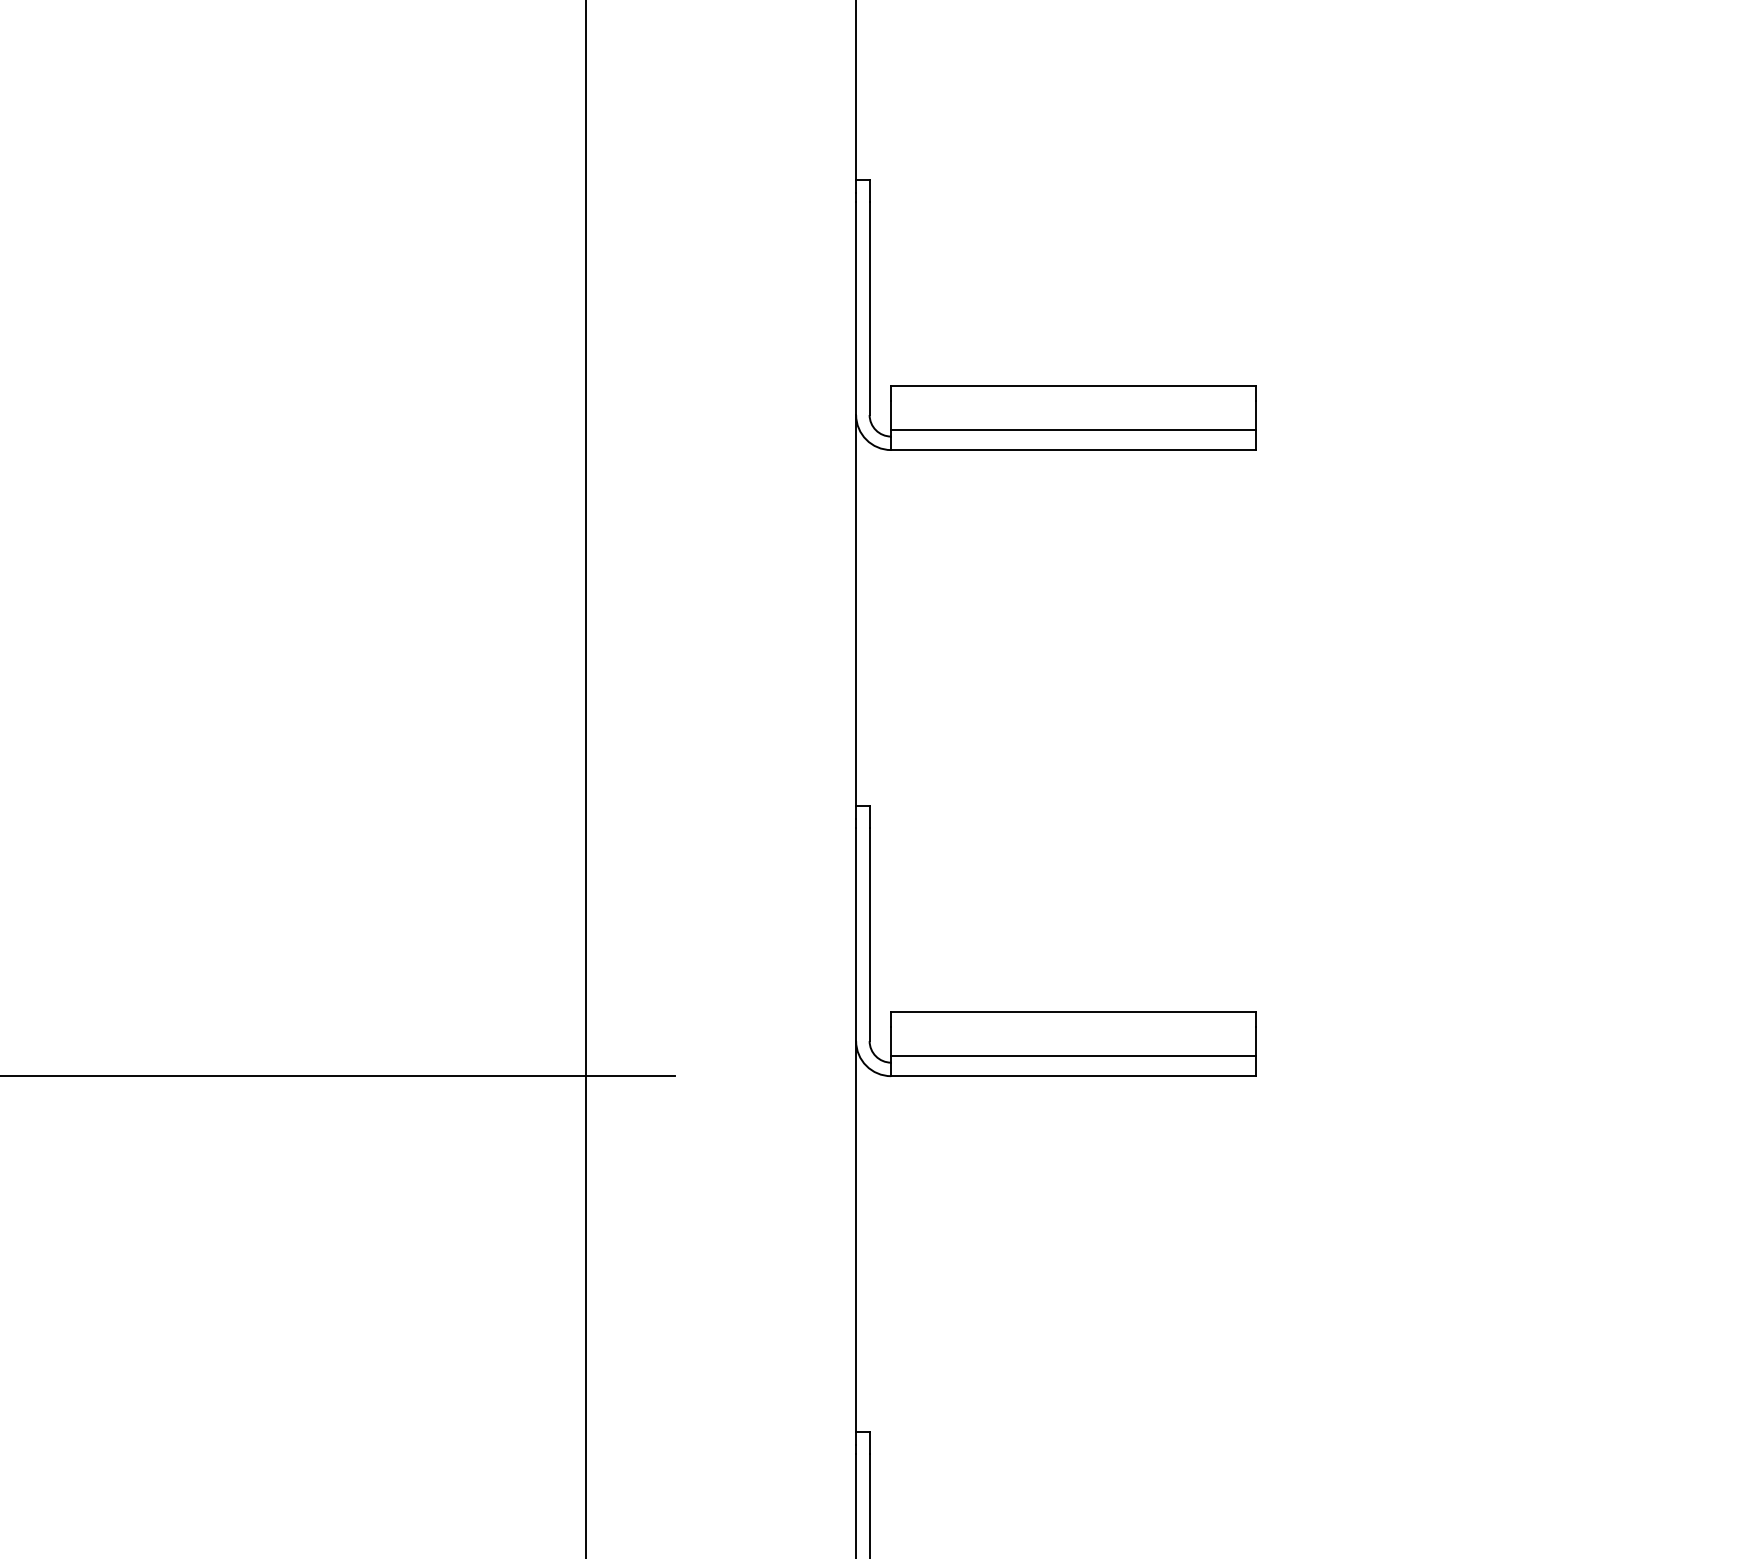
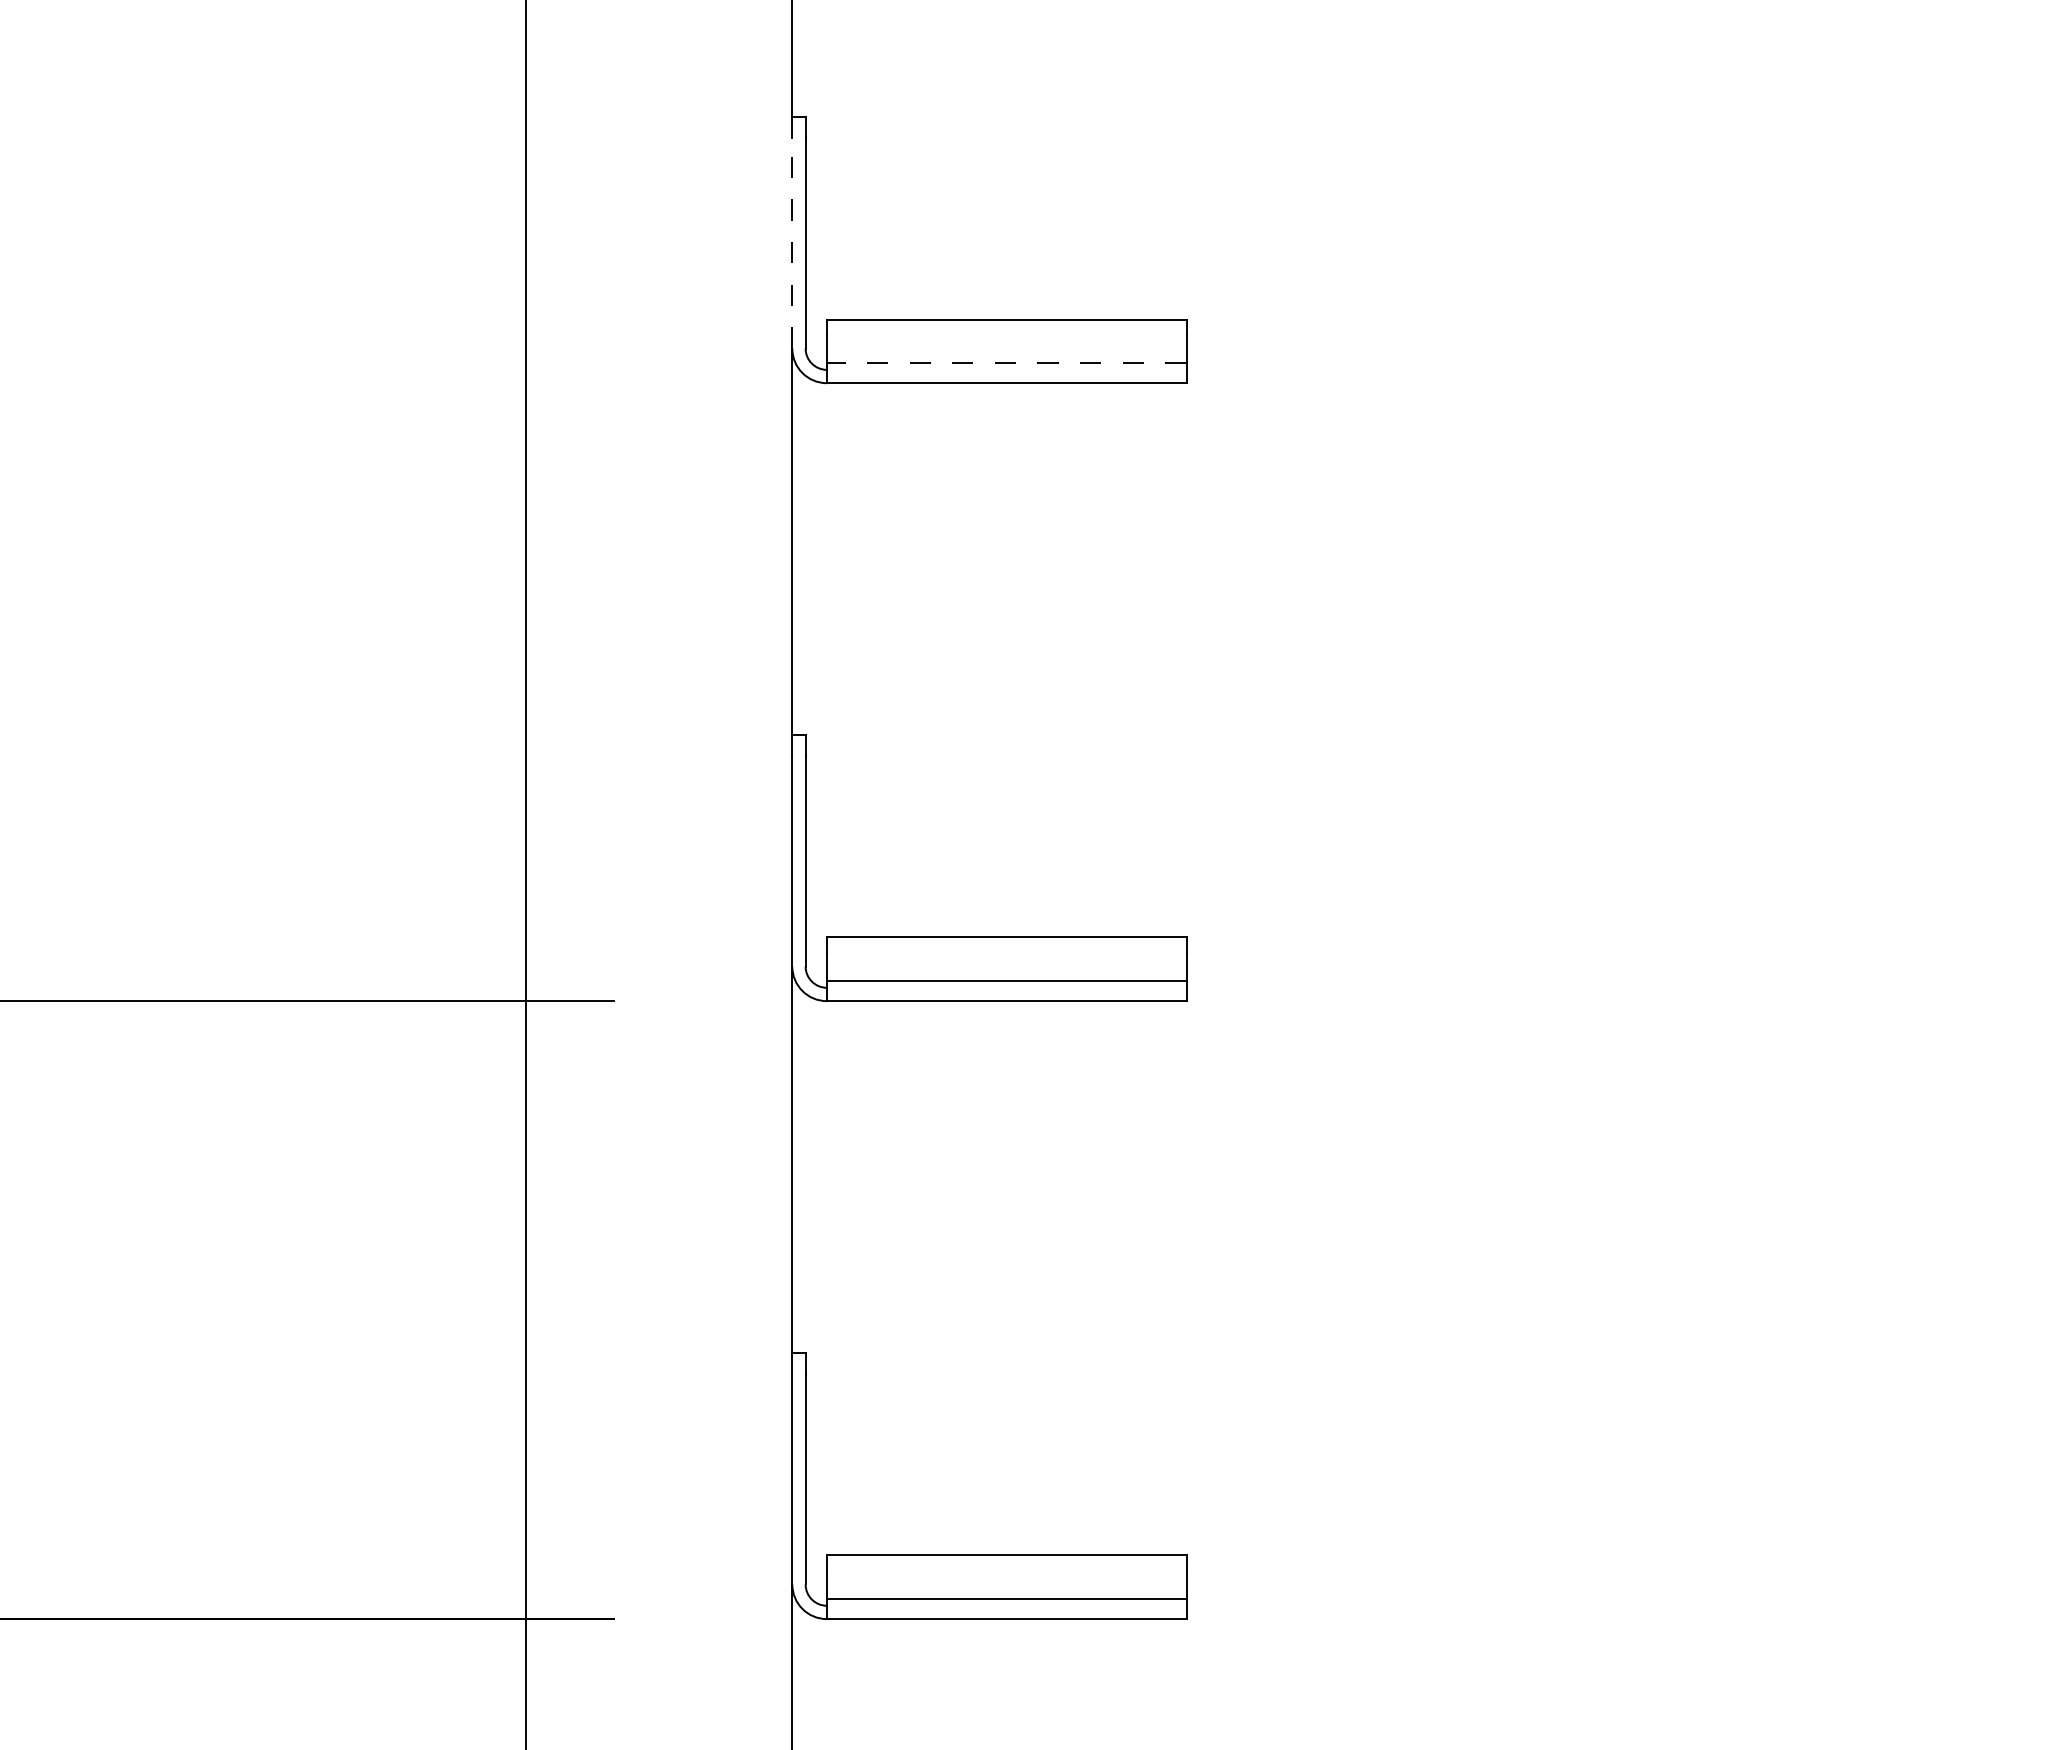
line: (856, 307) -> (792, 242), solid -> dashed
line: (1073, 430) -> (1006, 363), solid -> dashed

